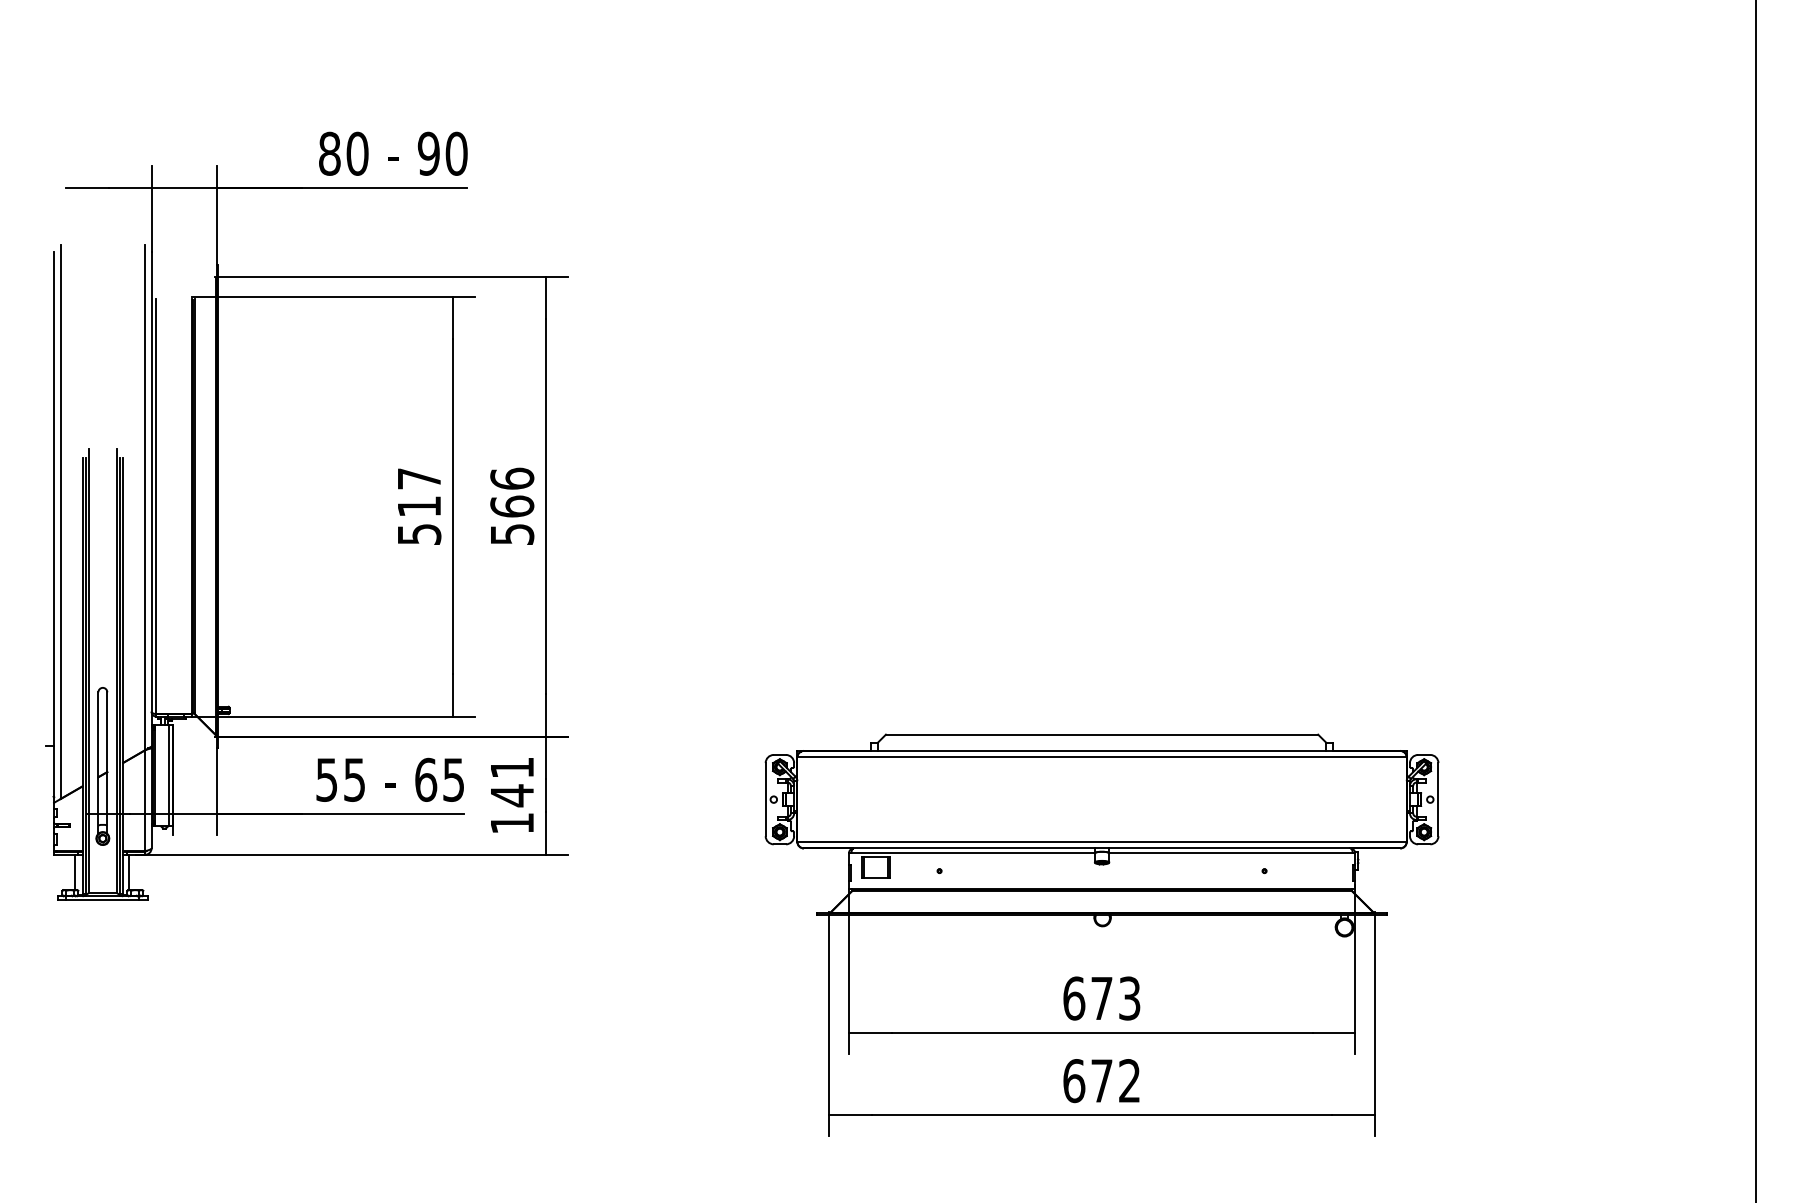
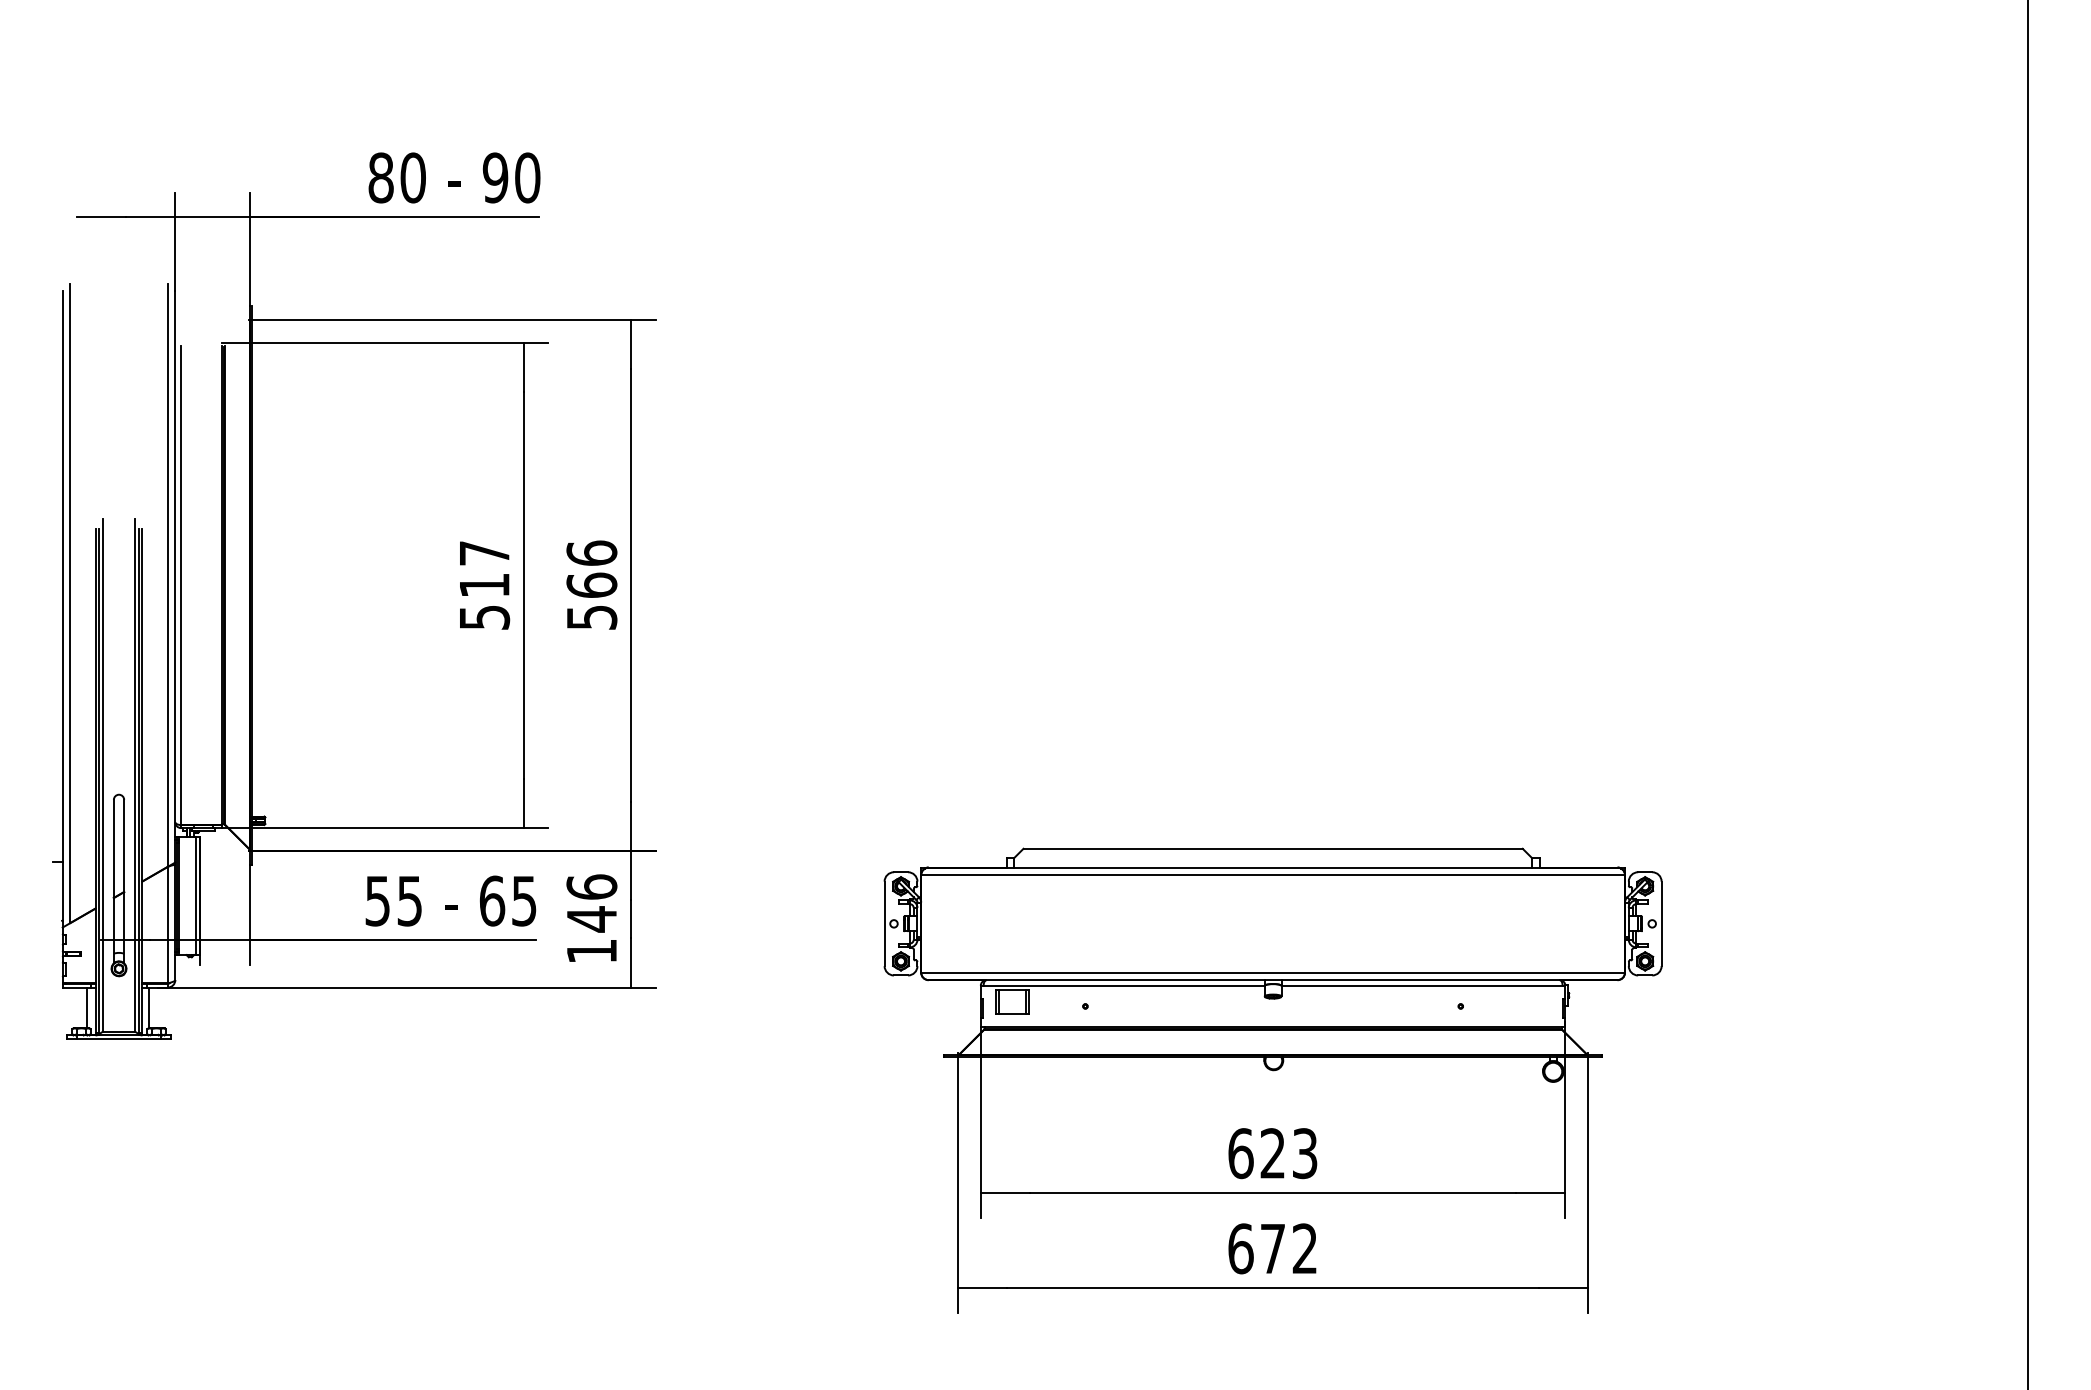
text: (511, 767) -> (591, 886), 141 -> 146
text: (1101, 998) -> (1272, 1153), 673 -> 623

